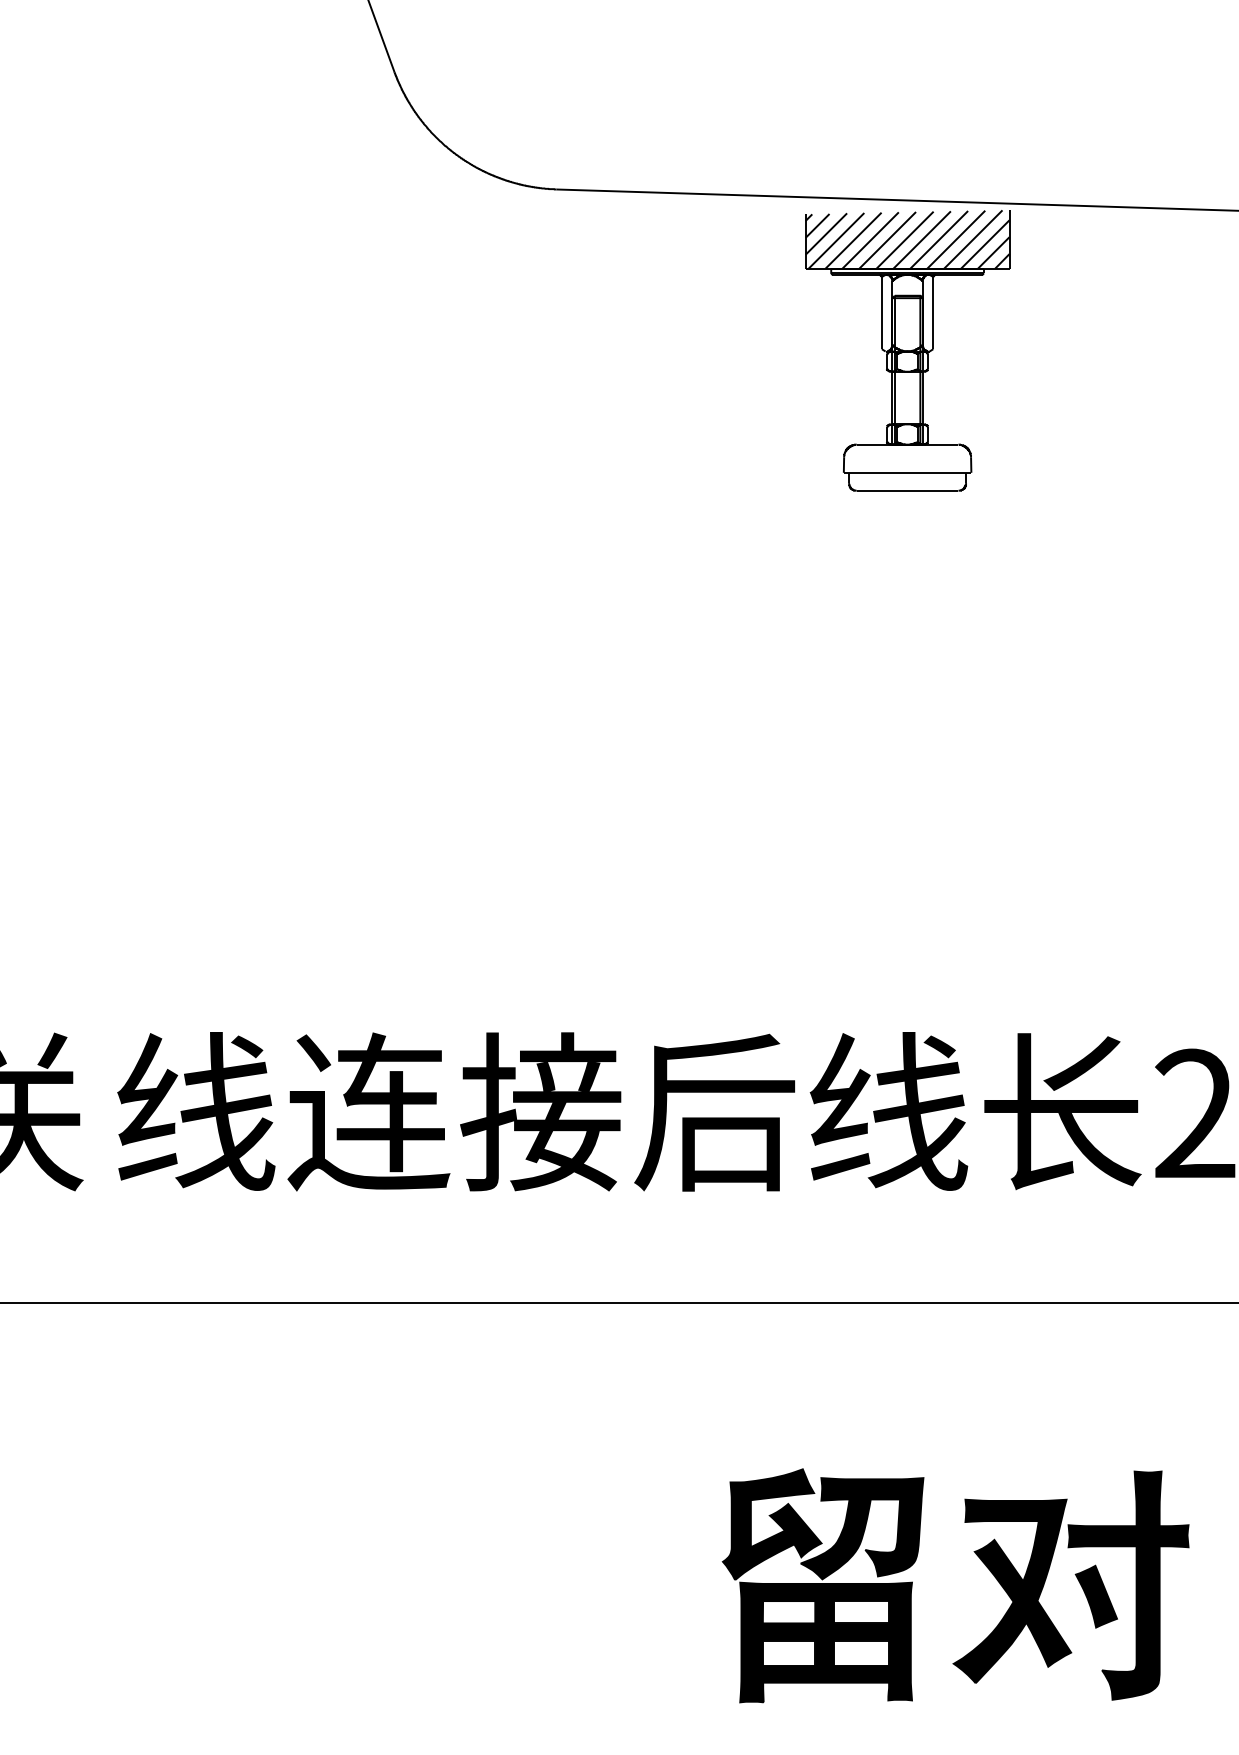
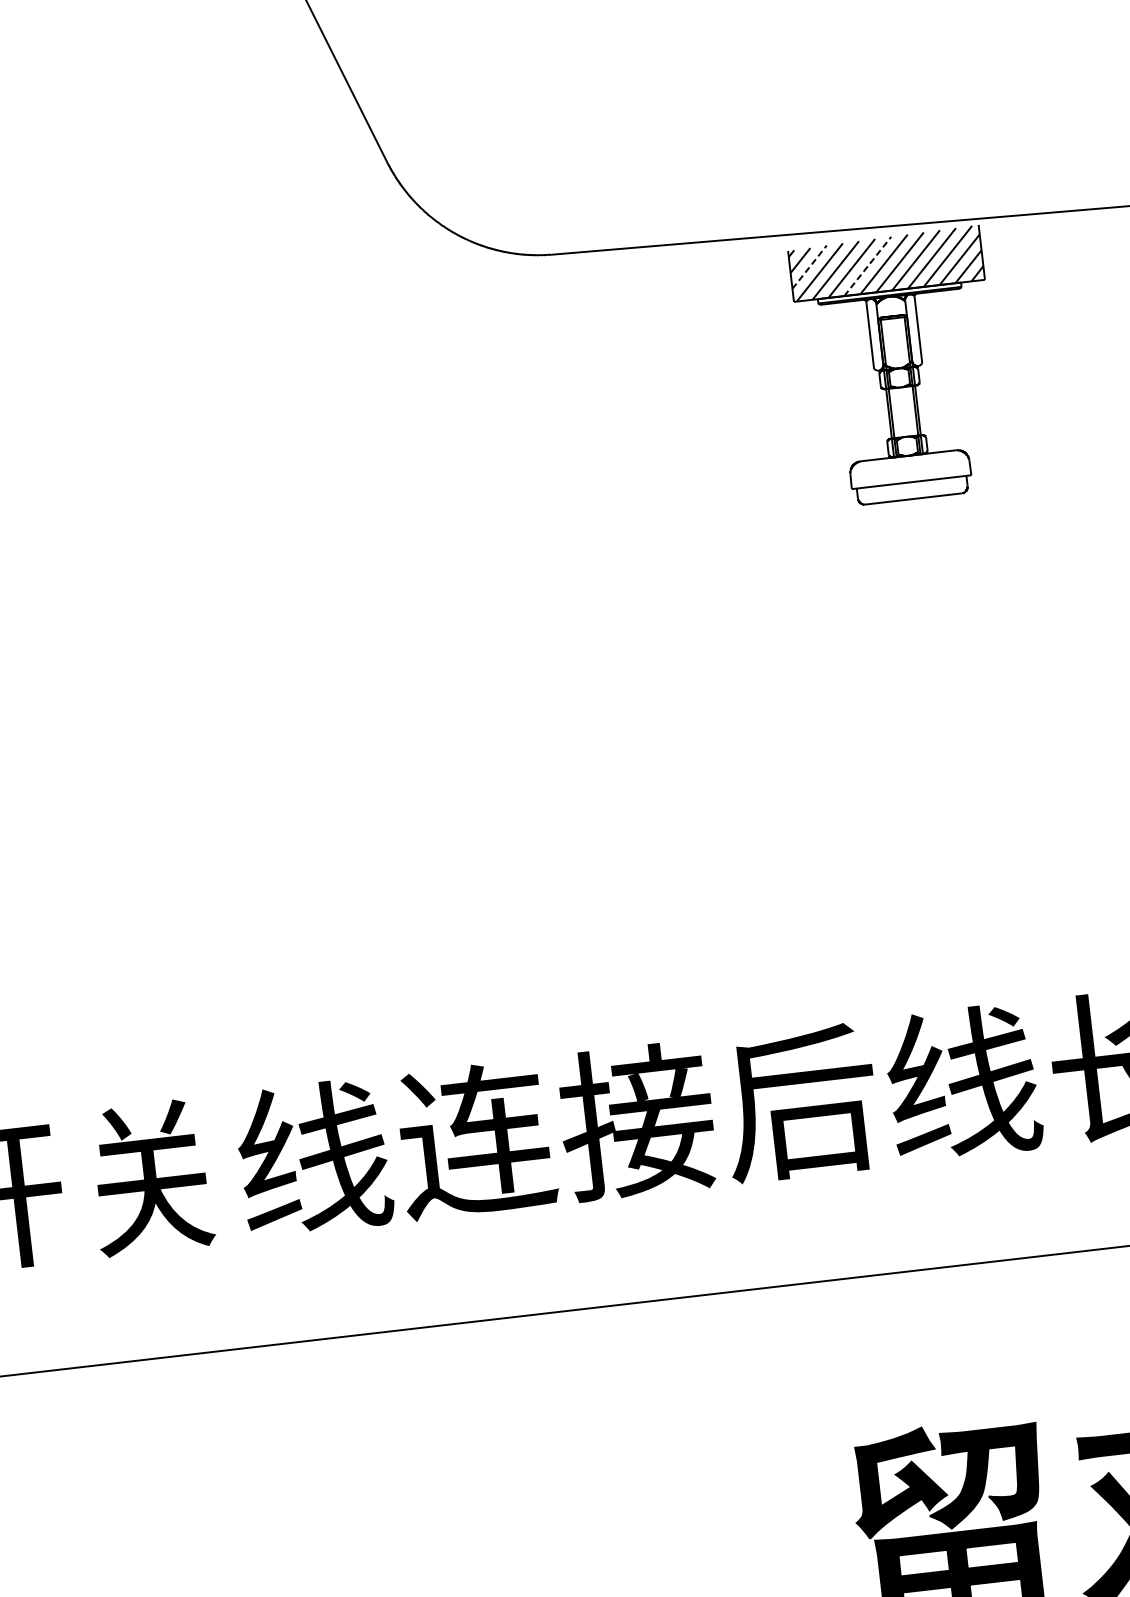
line: (826, 233) -> (809, 266), solid -> dashed
line: (888, 240) -> (868, 266), solid -> dashed

